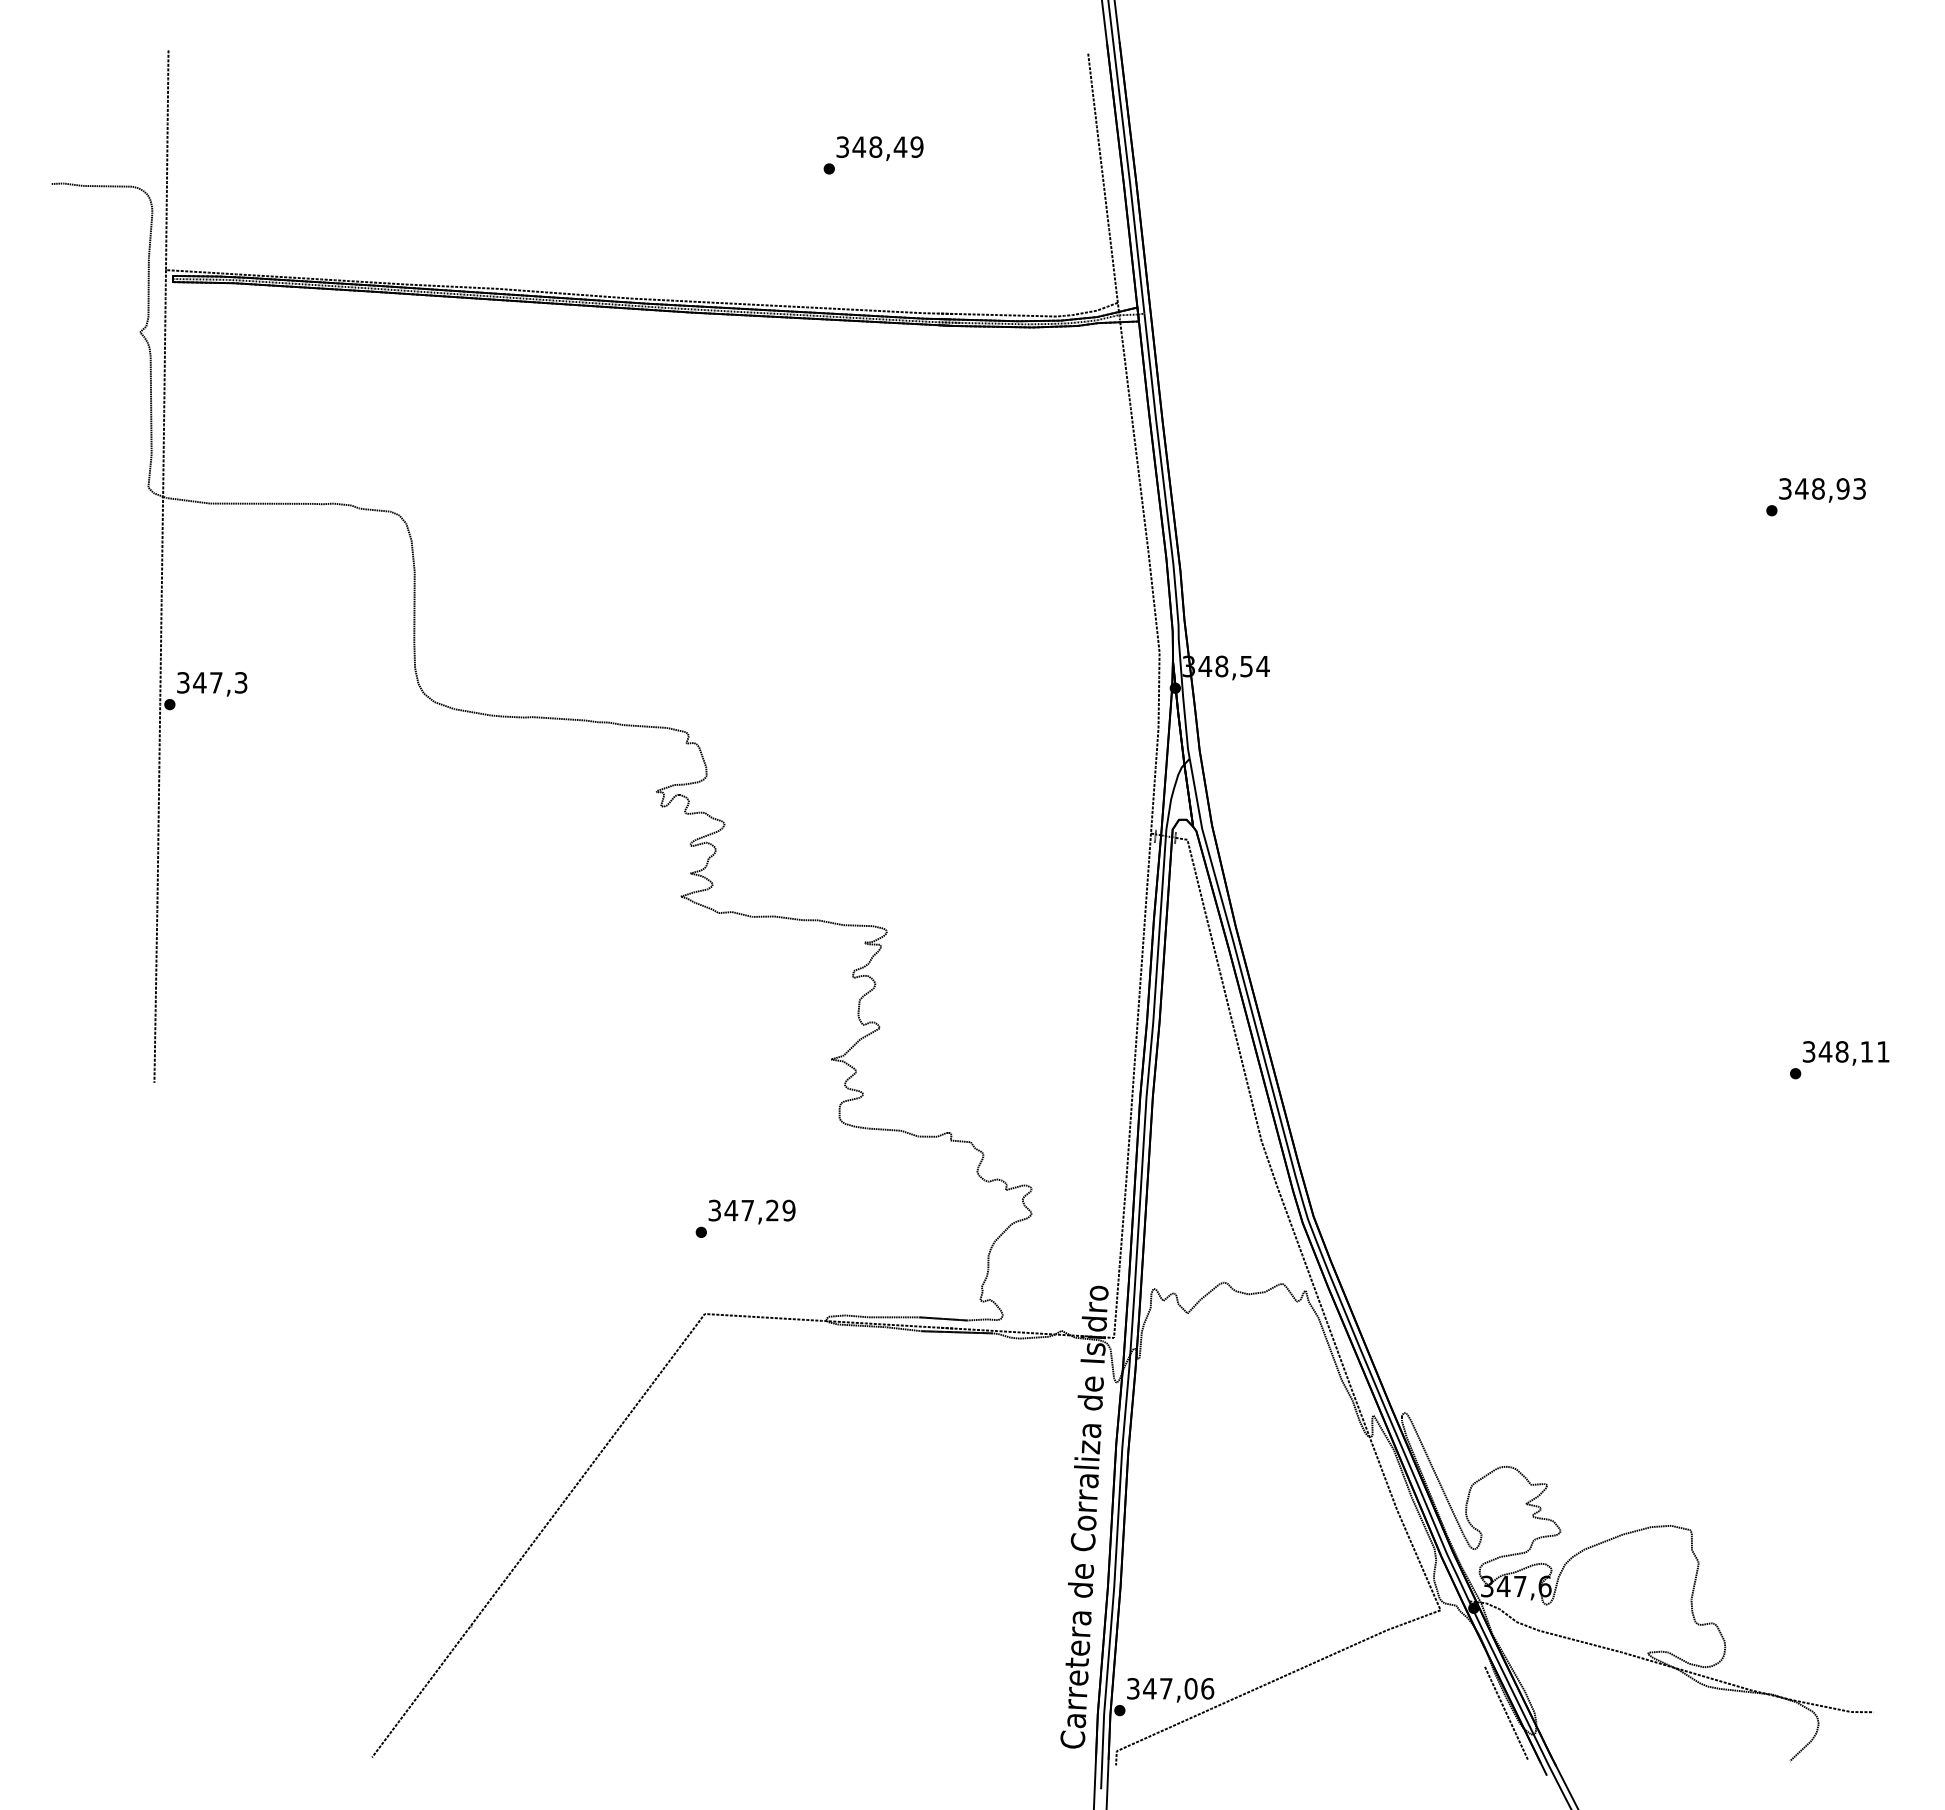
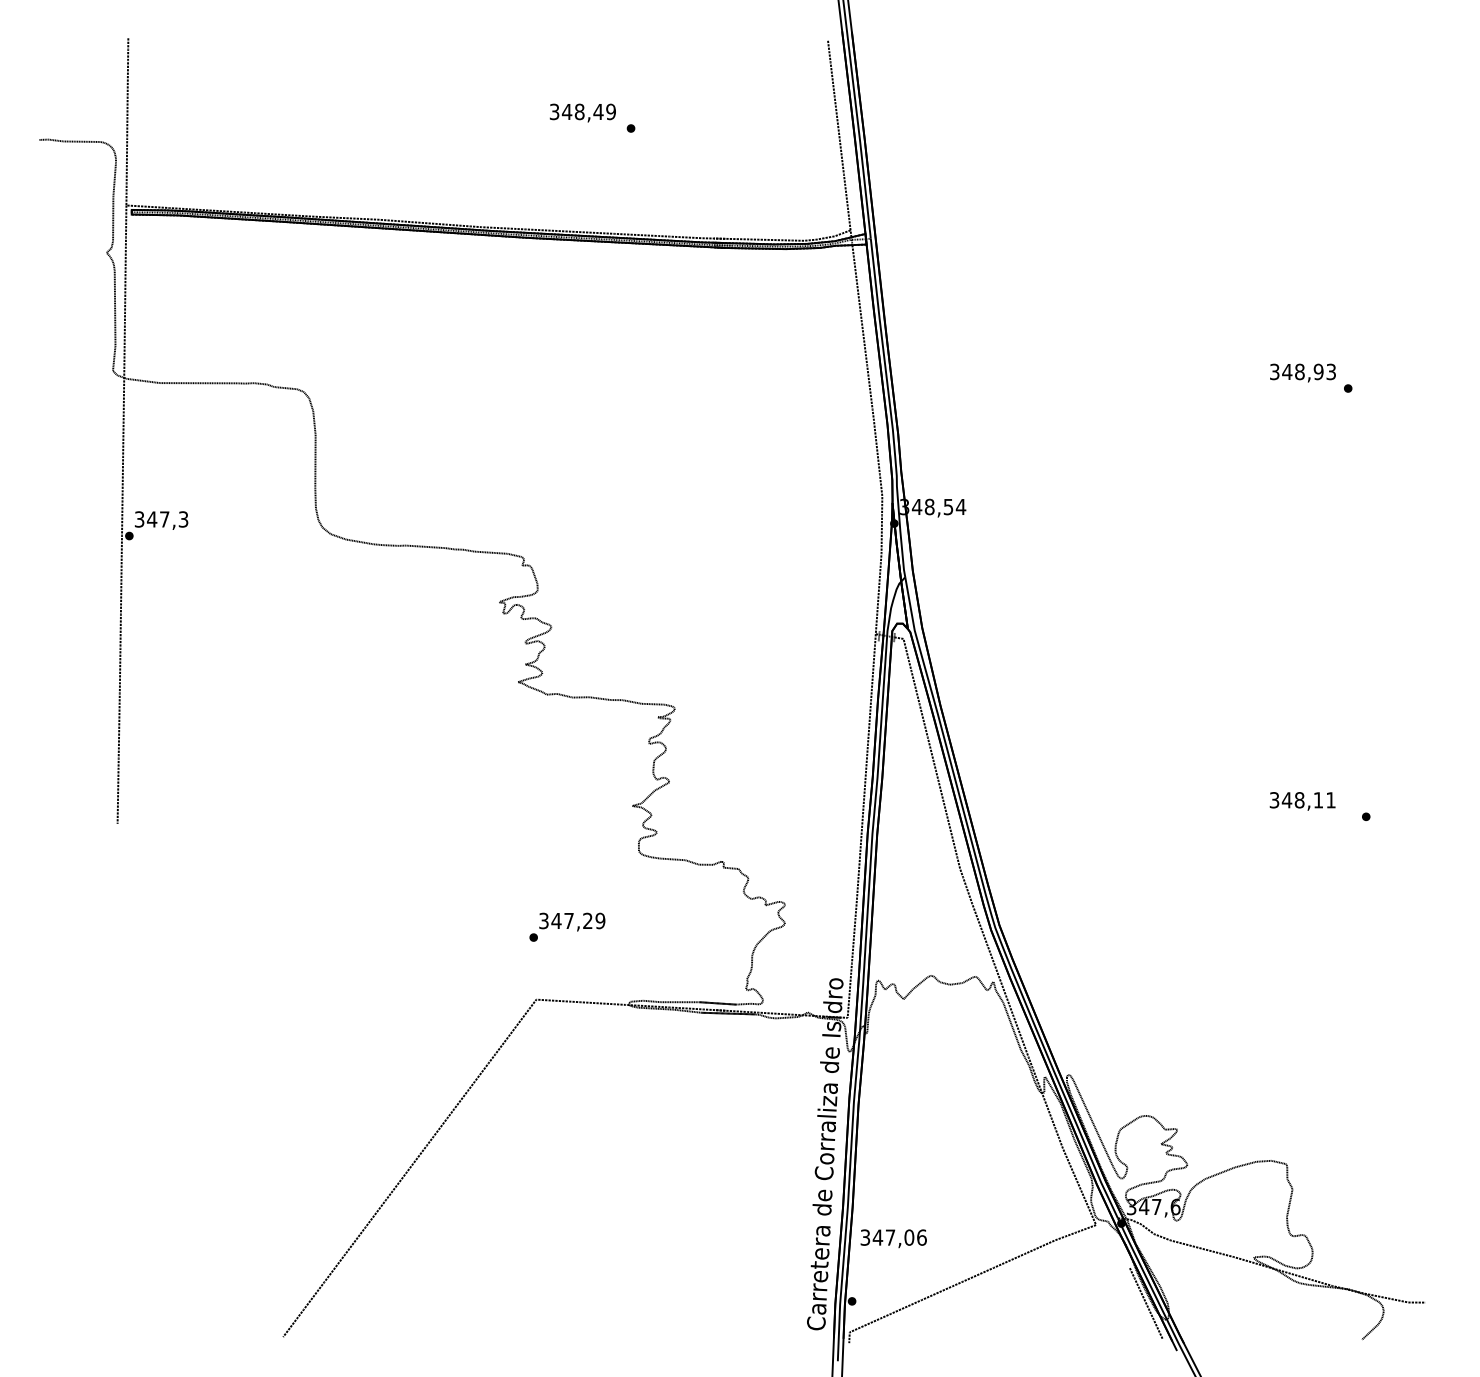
text: (879, 148) -> (582, 112), moved
text: (1822, 490) -> (1302, 373), moved
text: (1846, 1053) -> (1302, 801), moved
text: (1170, 1690) -> (893, 1238), moved

